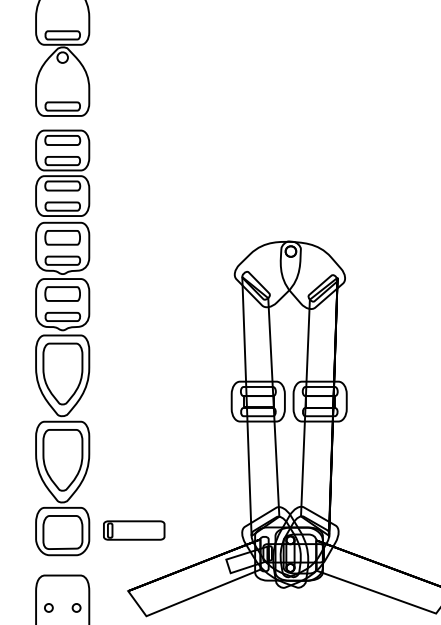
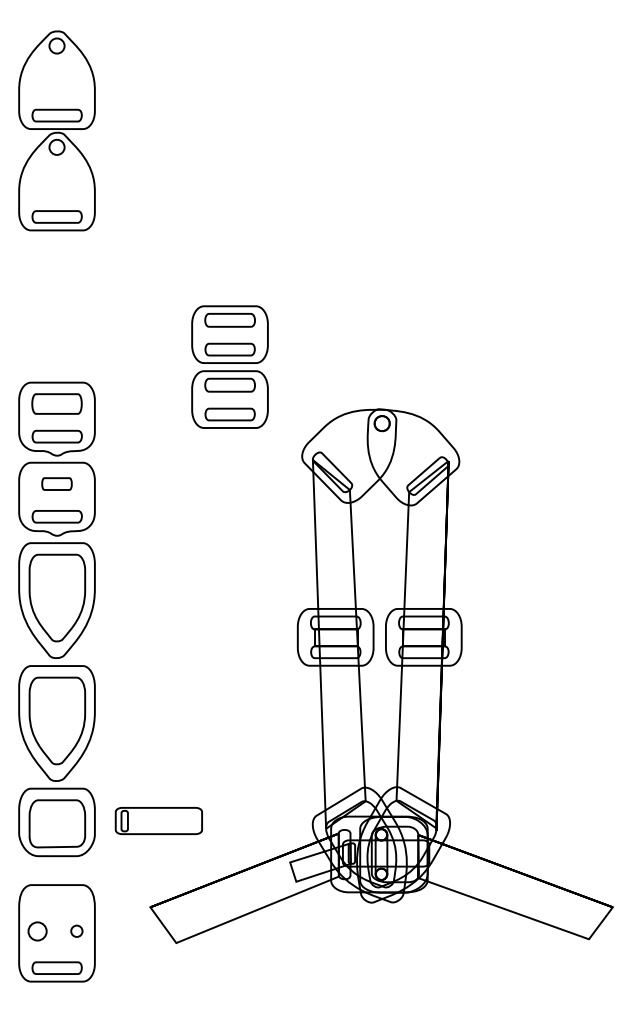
part: (62, 172) -> (229, 366), moved
part: (62, 293) -> (56, 483), size x0.6
part: (48, 607) -> (36, 930), size x1.6

